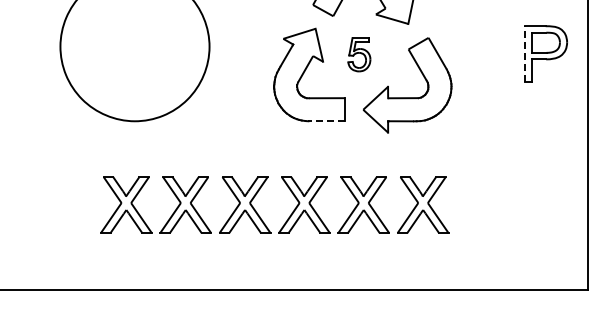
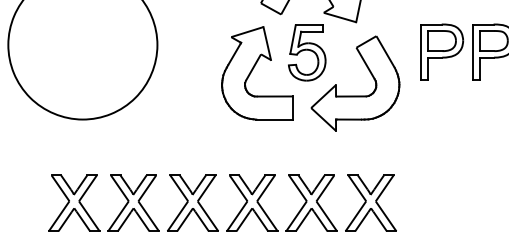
part: (494, 53) -> (442, 51), added
line: (524, 53) -> (472, 51), dashed -> solid
part: (359, 54) -> (307, 52), size x1.67
line: (326, 121) -> (274, 119), dashed -> solid

